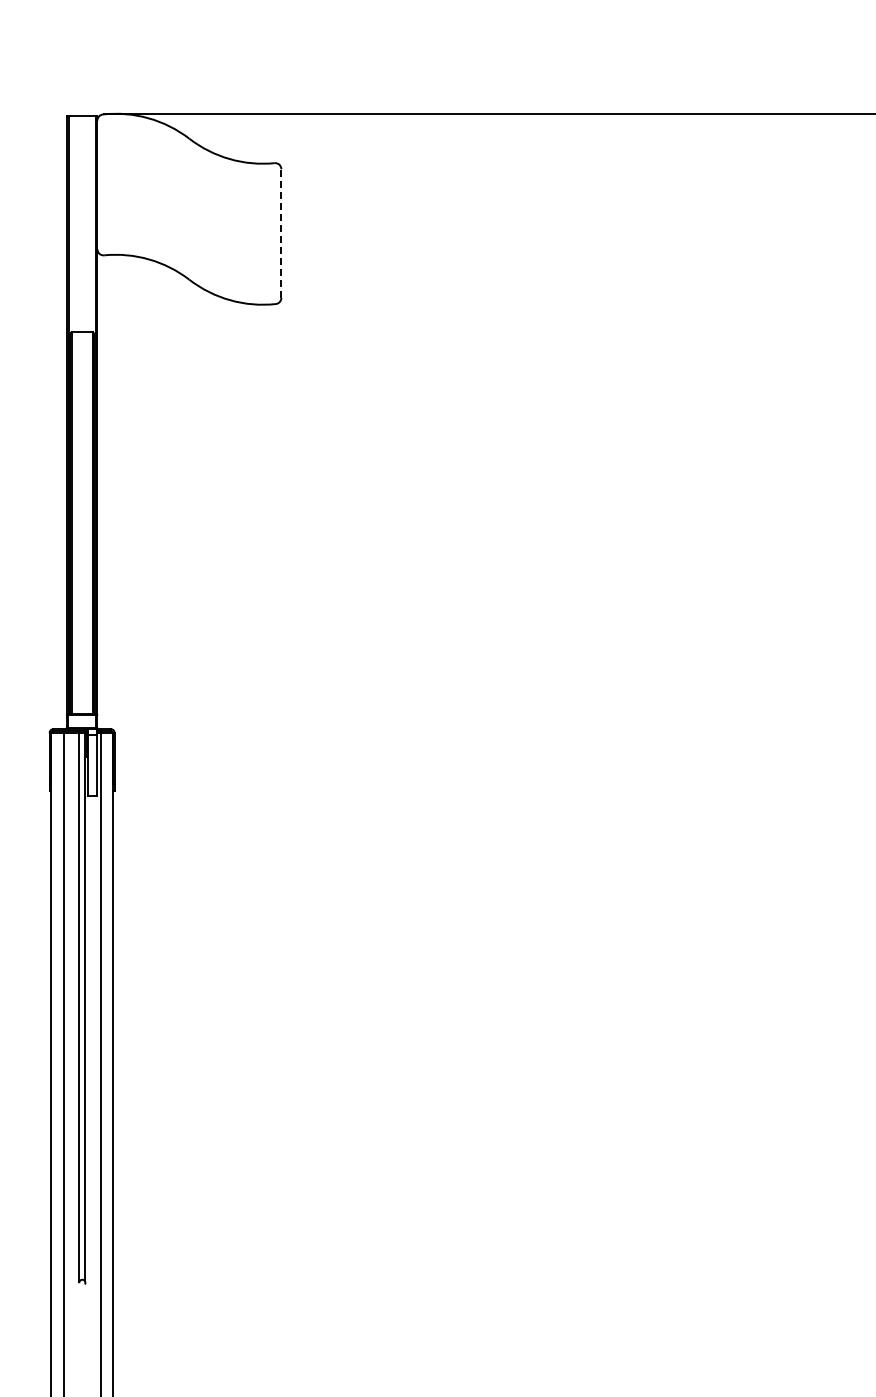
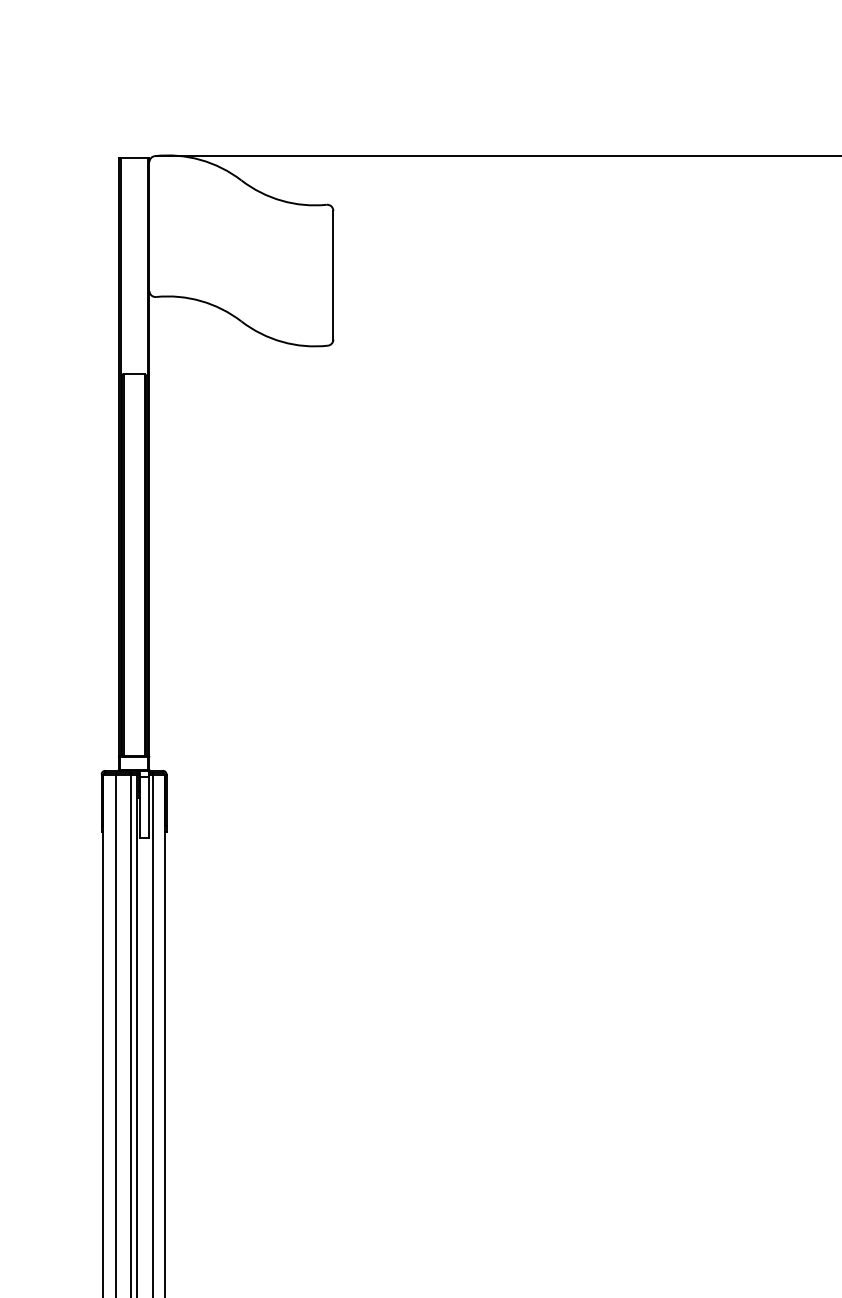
line: (281, 233) -> (333, 275), dashed -> solid

